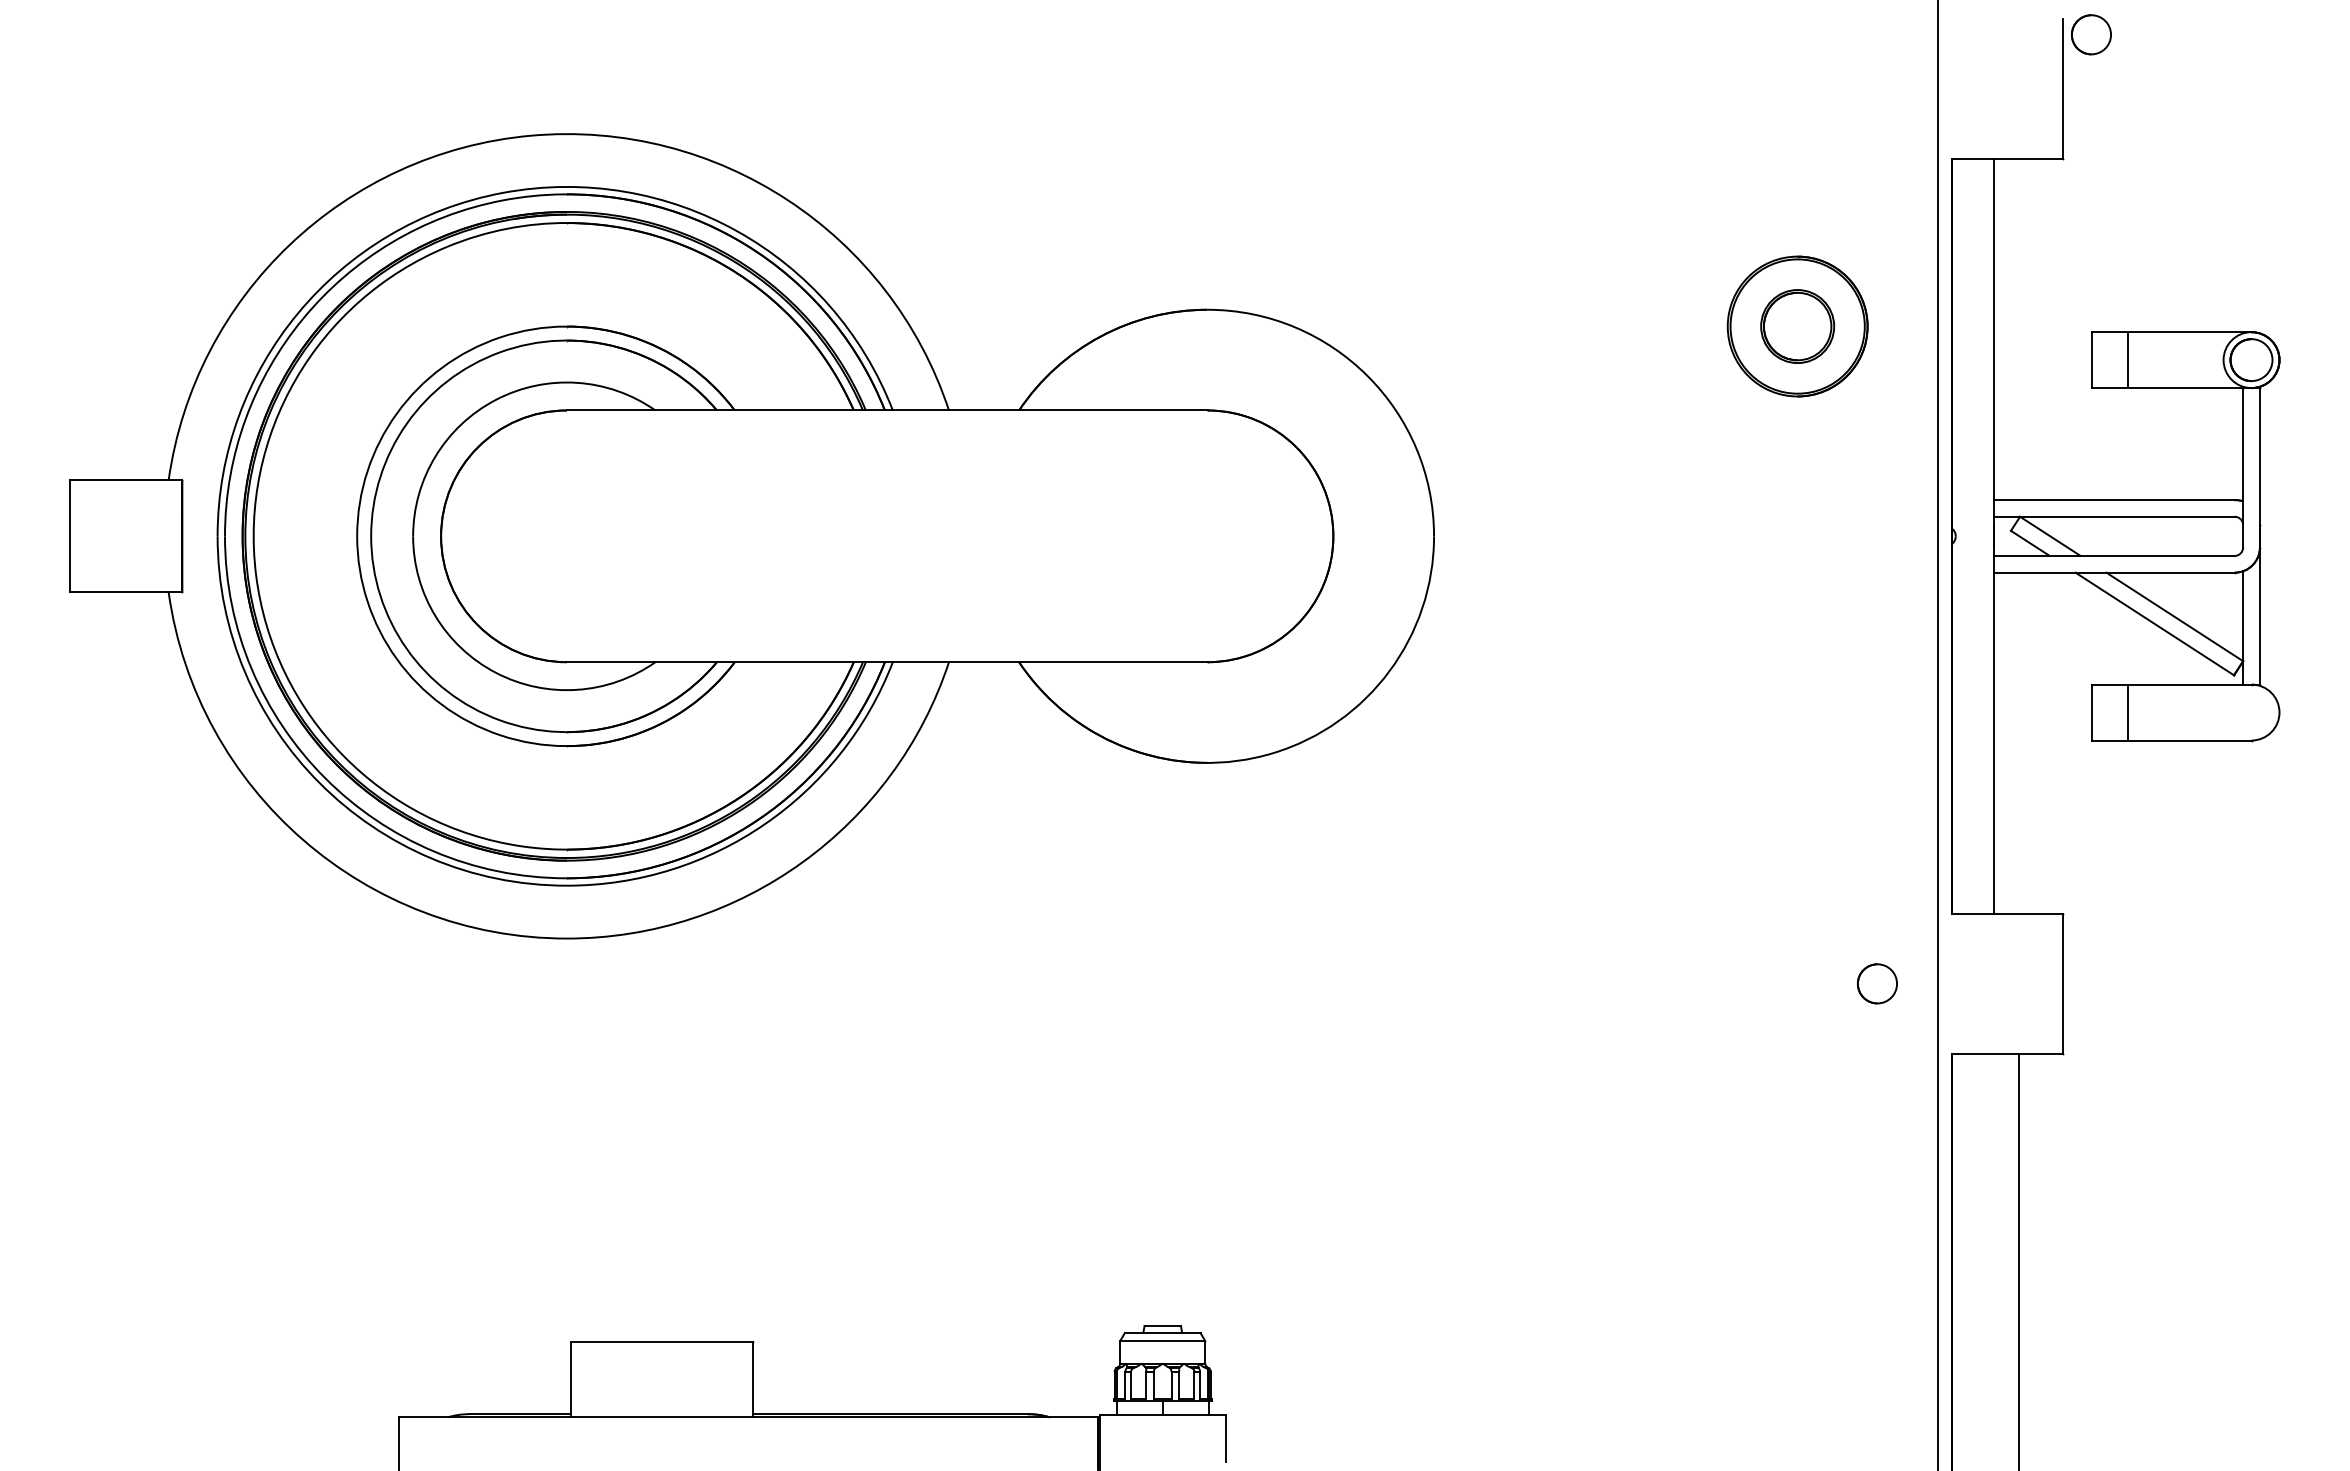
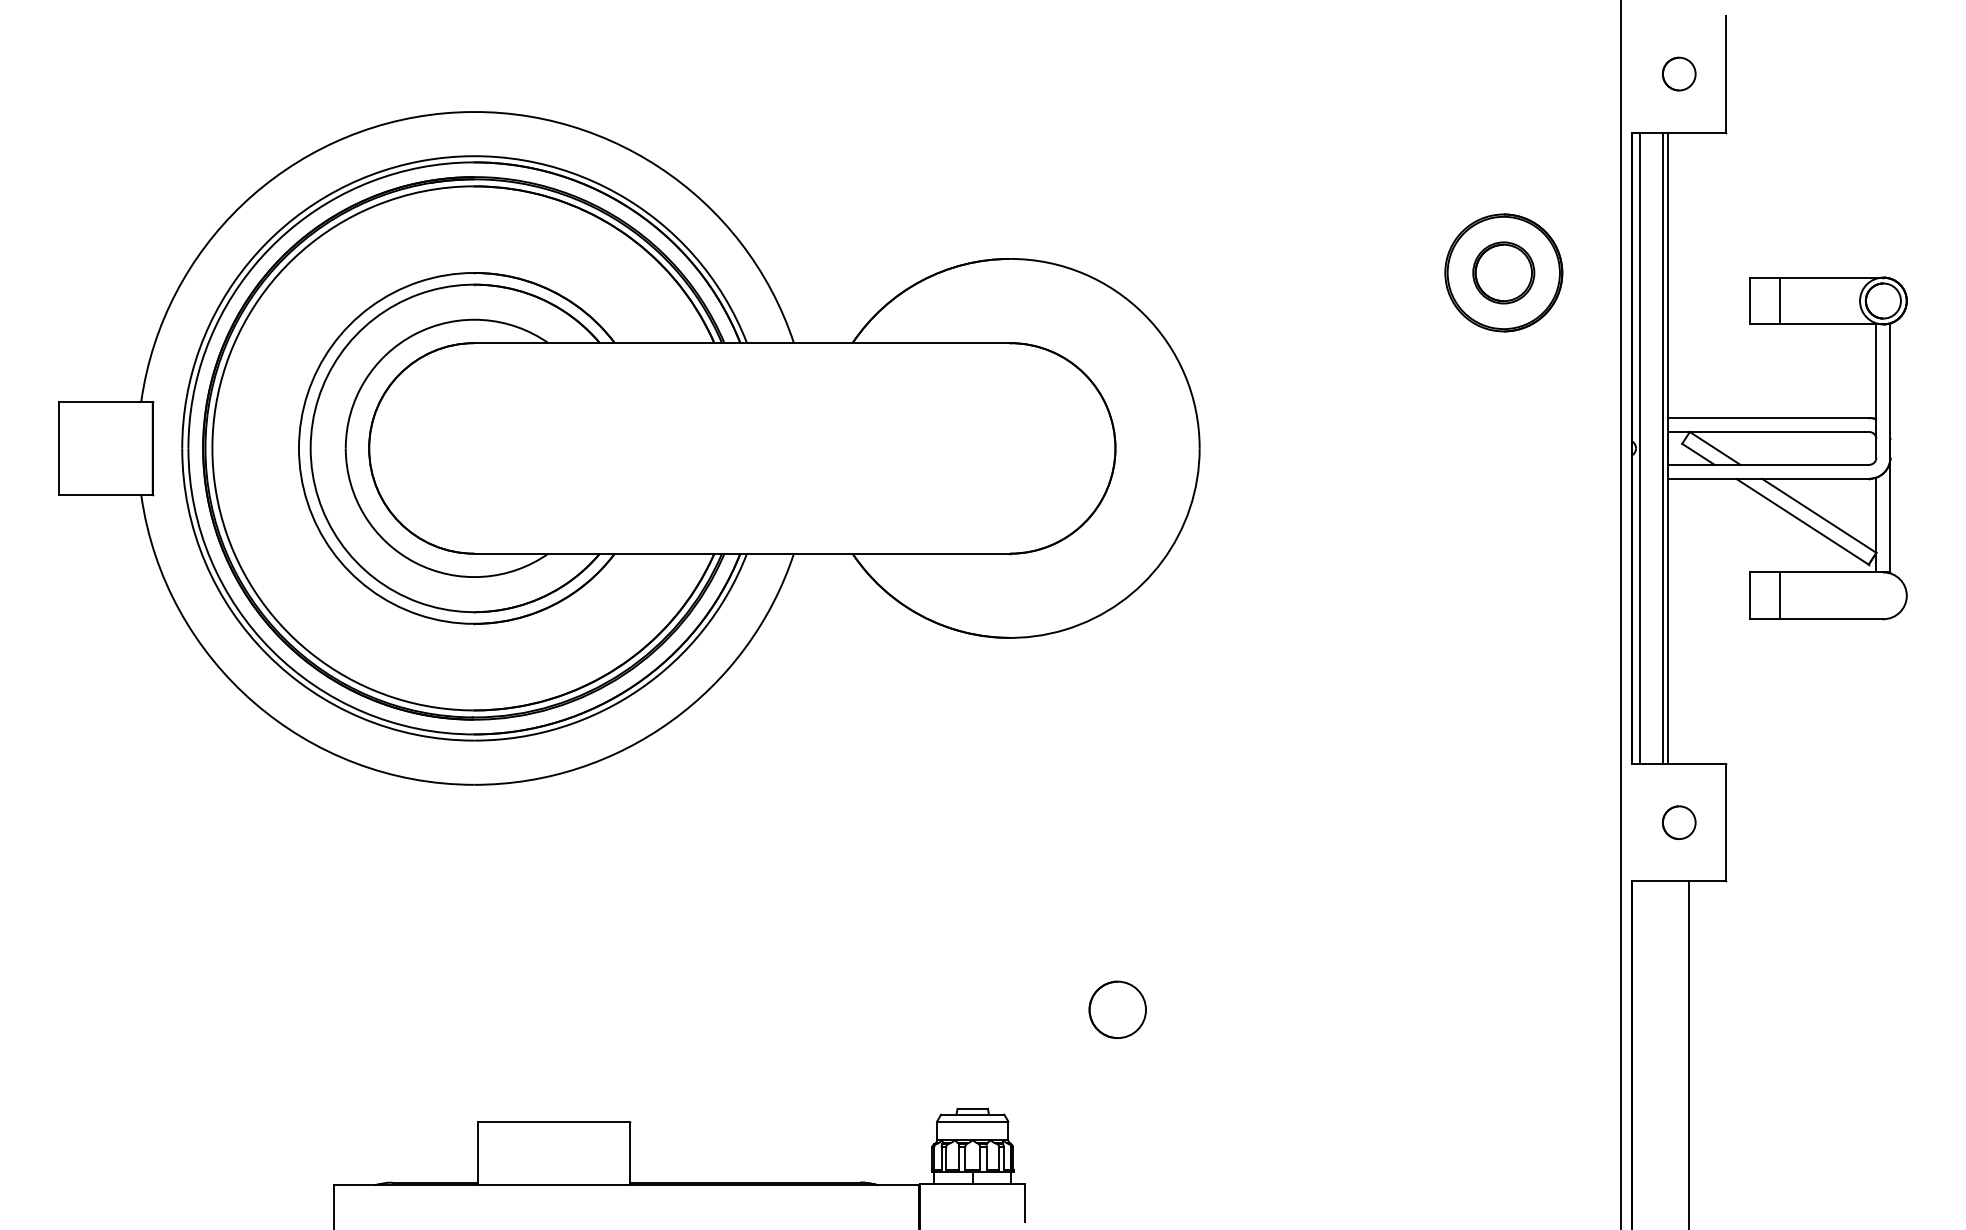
circle: (2091, 34) -> (1679, 73), moved
line: (1959, 535) -> (1639, 447), added
line: (1987, 535) -> (1662, 447), added
circle: (1877, 983) -> (1679, 822), moved
circle: (1335, 1207) -> (1117, 1009), added

